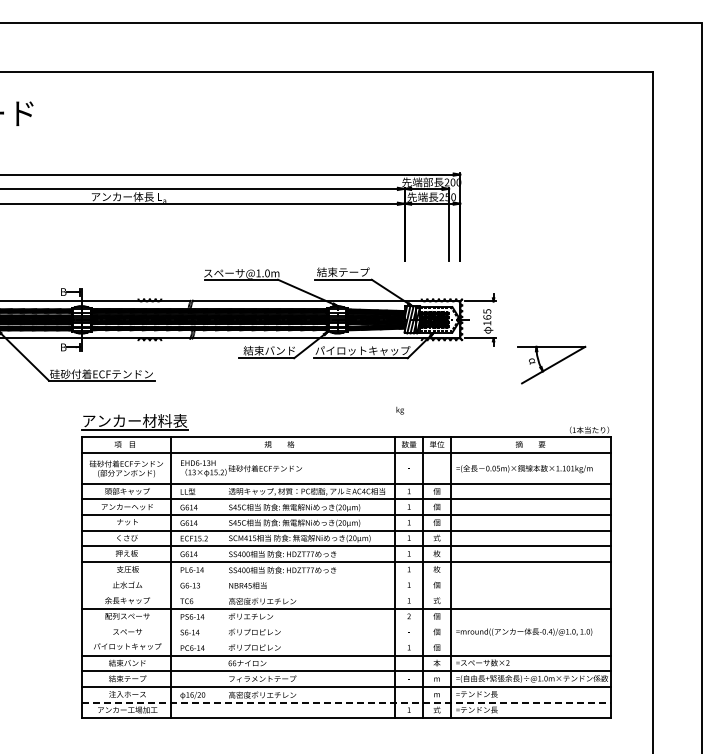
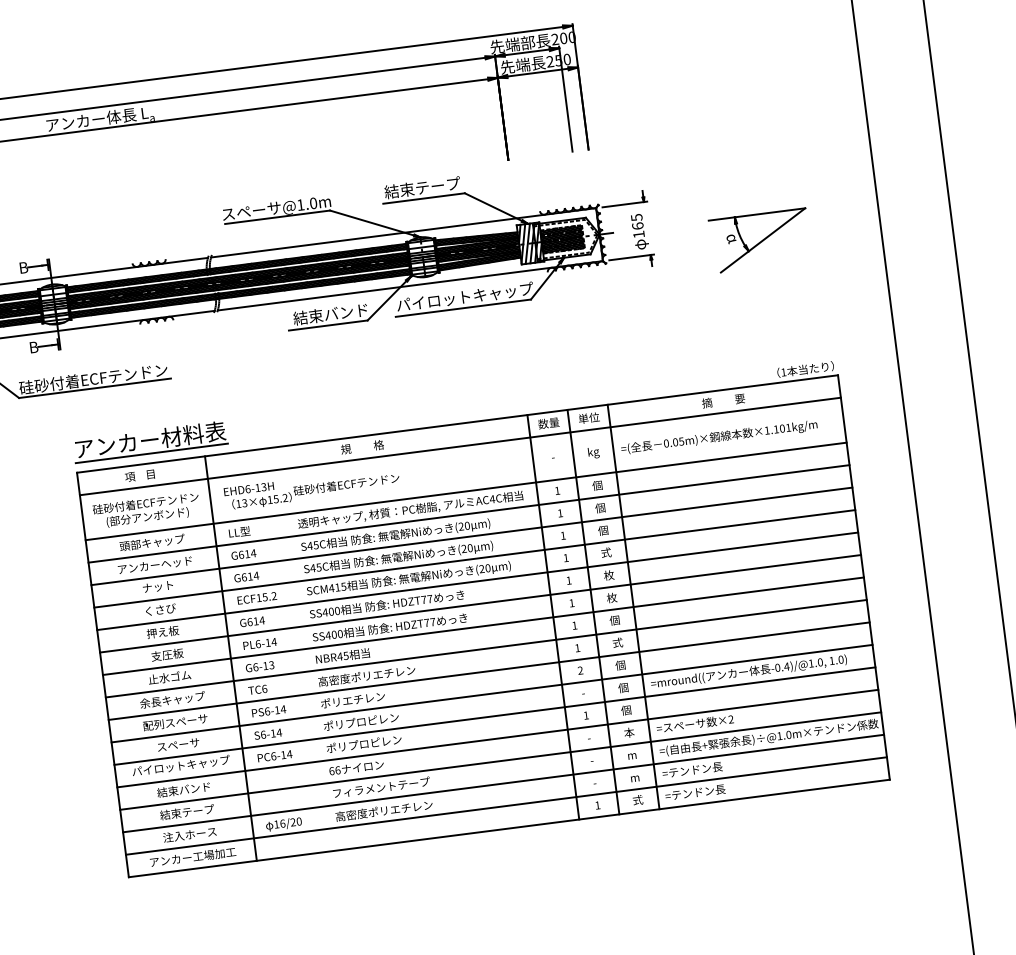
part: (551, 364) -> (759, 239), moved
text: (400, 410) -> (594, 452), moved
line: (346, 577) -> (483, 626), added
line: (346, 593) -> (486, 649), added
line: (346, 624) -> (491, 693), added
line: (346, 640) -> (494, 716), added
line: (346, 702) -> (506, 806), dashed -> solid

